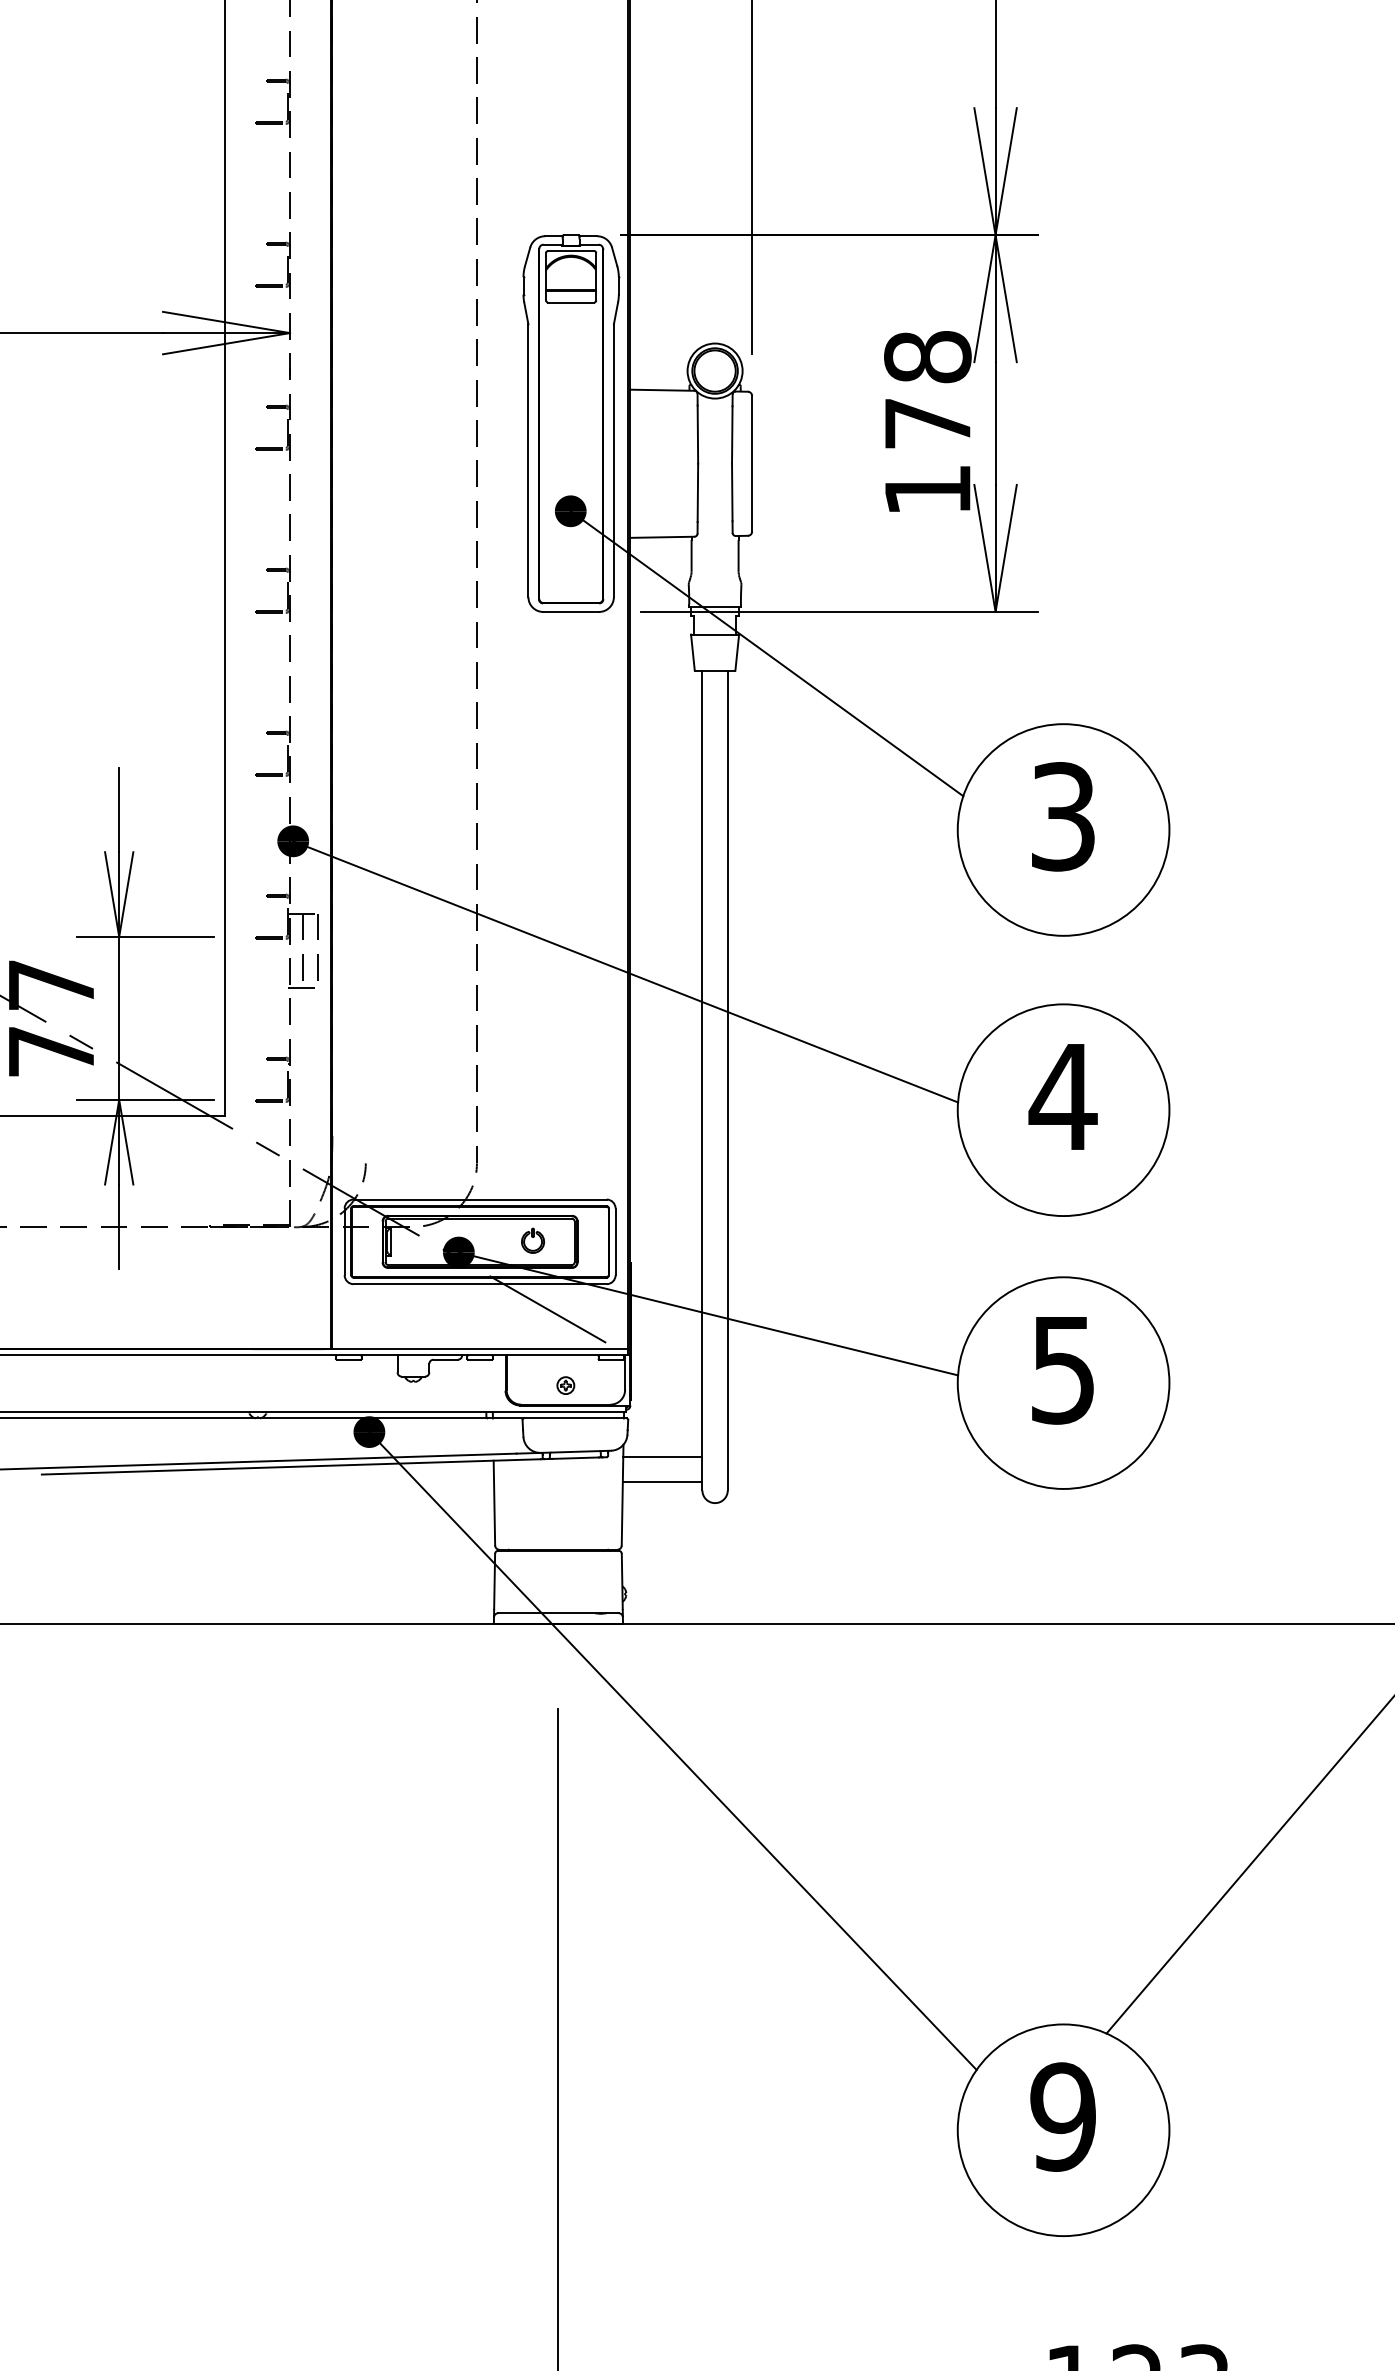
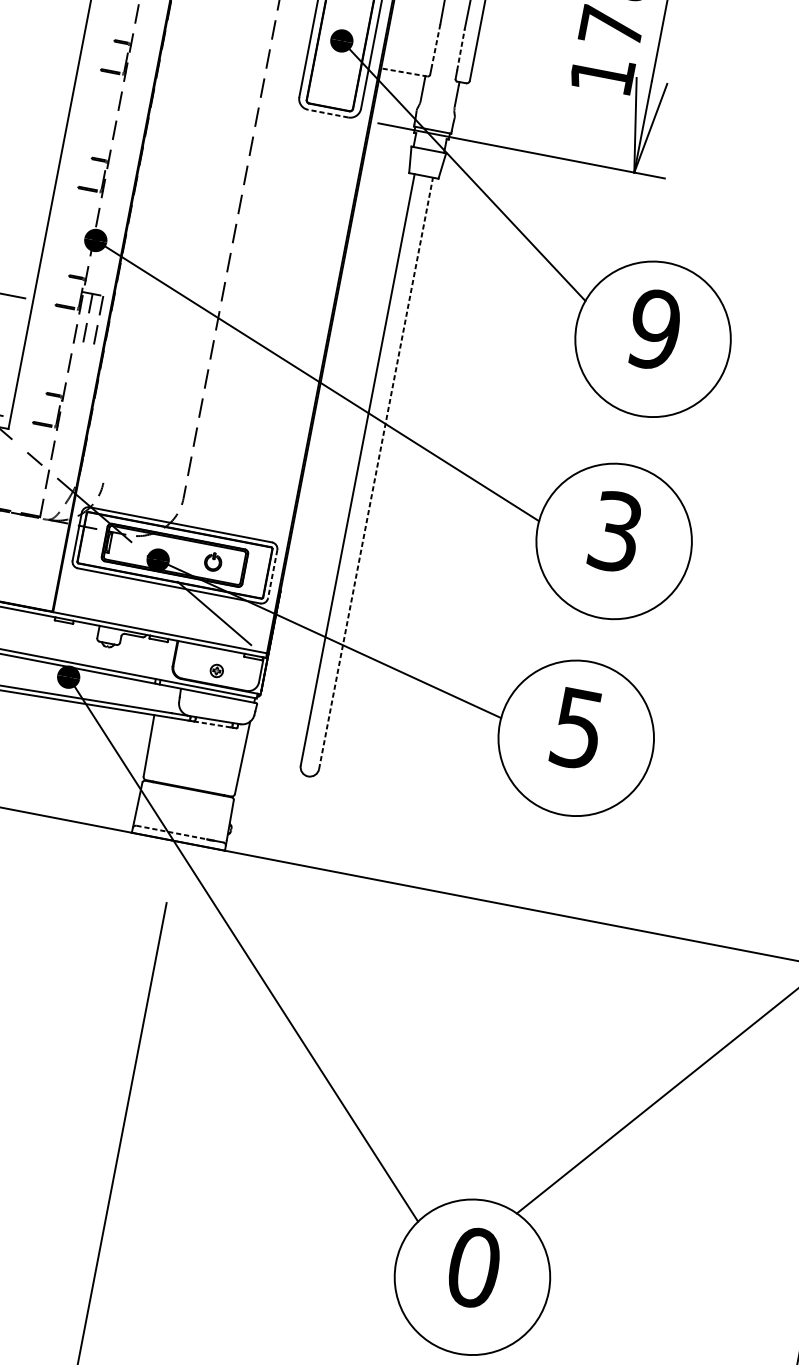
line: (732, 492) -> (461, 49), solid -> dashed
line: (697, 493) -> (435, 45), solid -> dashed
line: (661, 537) -> (403, 72), solid -> dashed
line: (571, 611) -> (328, 113), solid -> dashed
text: (1062, 816) -> (654, 329), 3 -> 9
line: (302, 987) -> (82, 347), removed
line: (727, 1080) -> (375, 473), solid -> dashed
text: (1062, 1096) -> (615, 531), 4 -> 3
line: (615, 1242) -> (272, 574), solid -> dashed
line: (662, 1456) -> (276, 735), removed
line: (575, 1458) -> (213, 724), solid -> dashed
line: (662, 1481) -> (273, 753), removed
line: (546, 1613) -> (171, 832), solid -> dashed
text: (1063, 2116) -> (474, 1267), 9 -> 0

